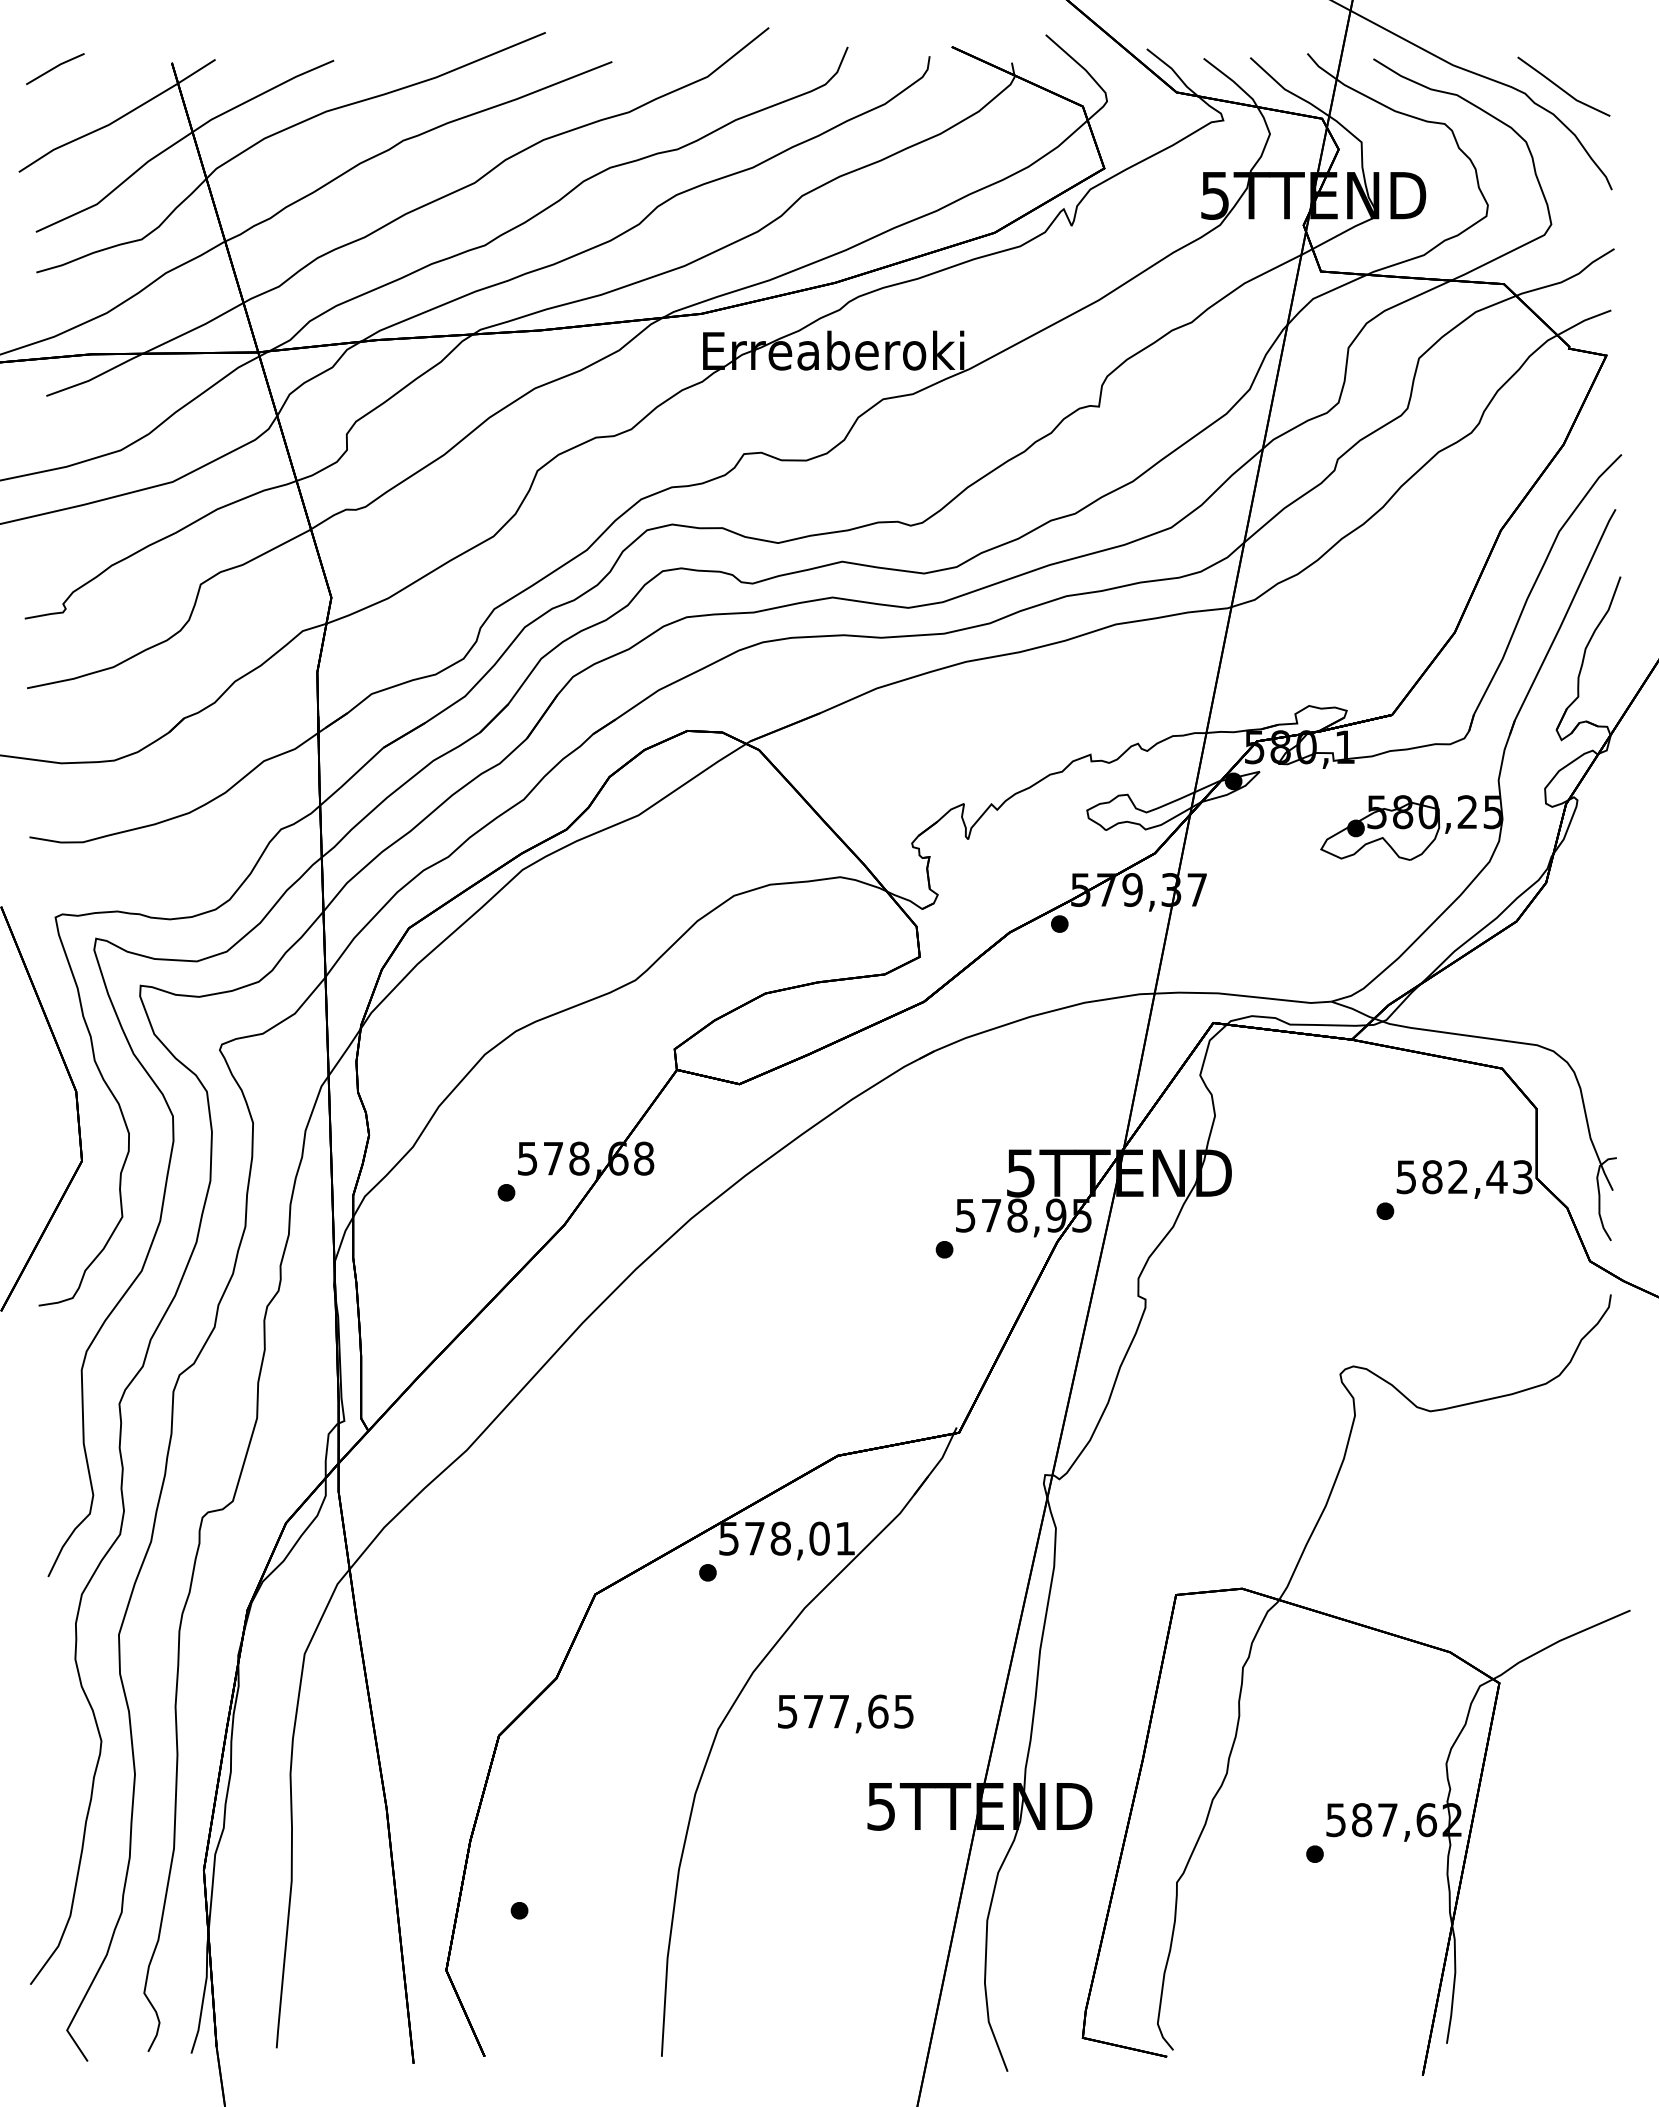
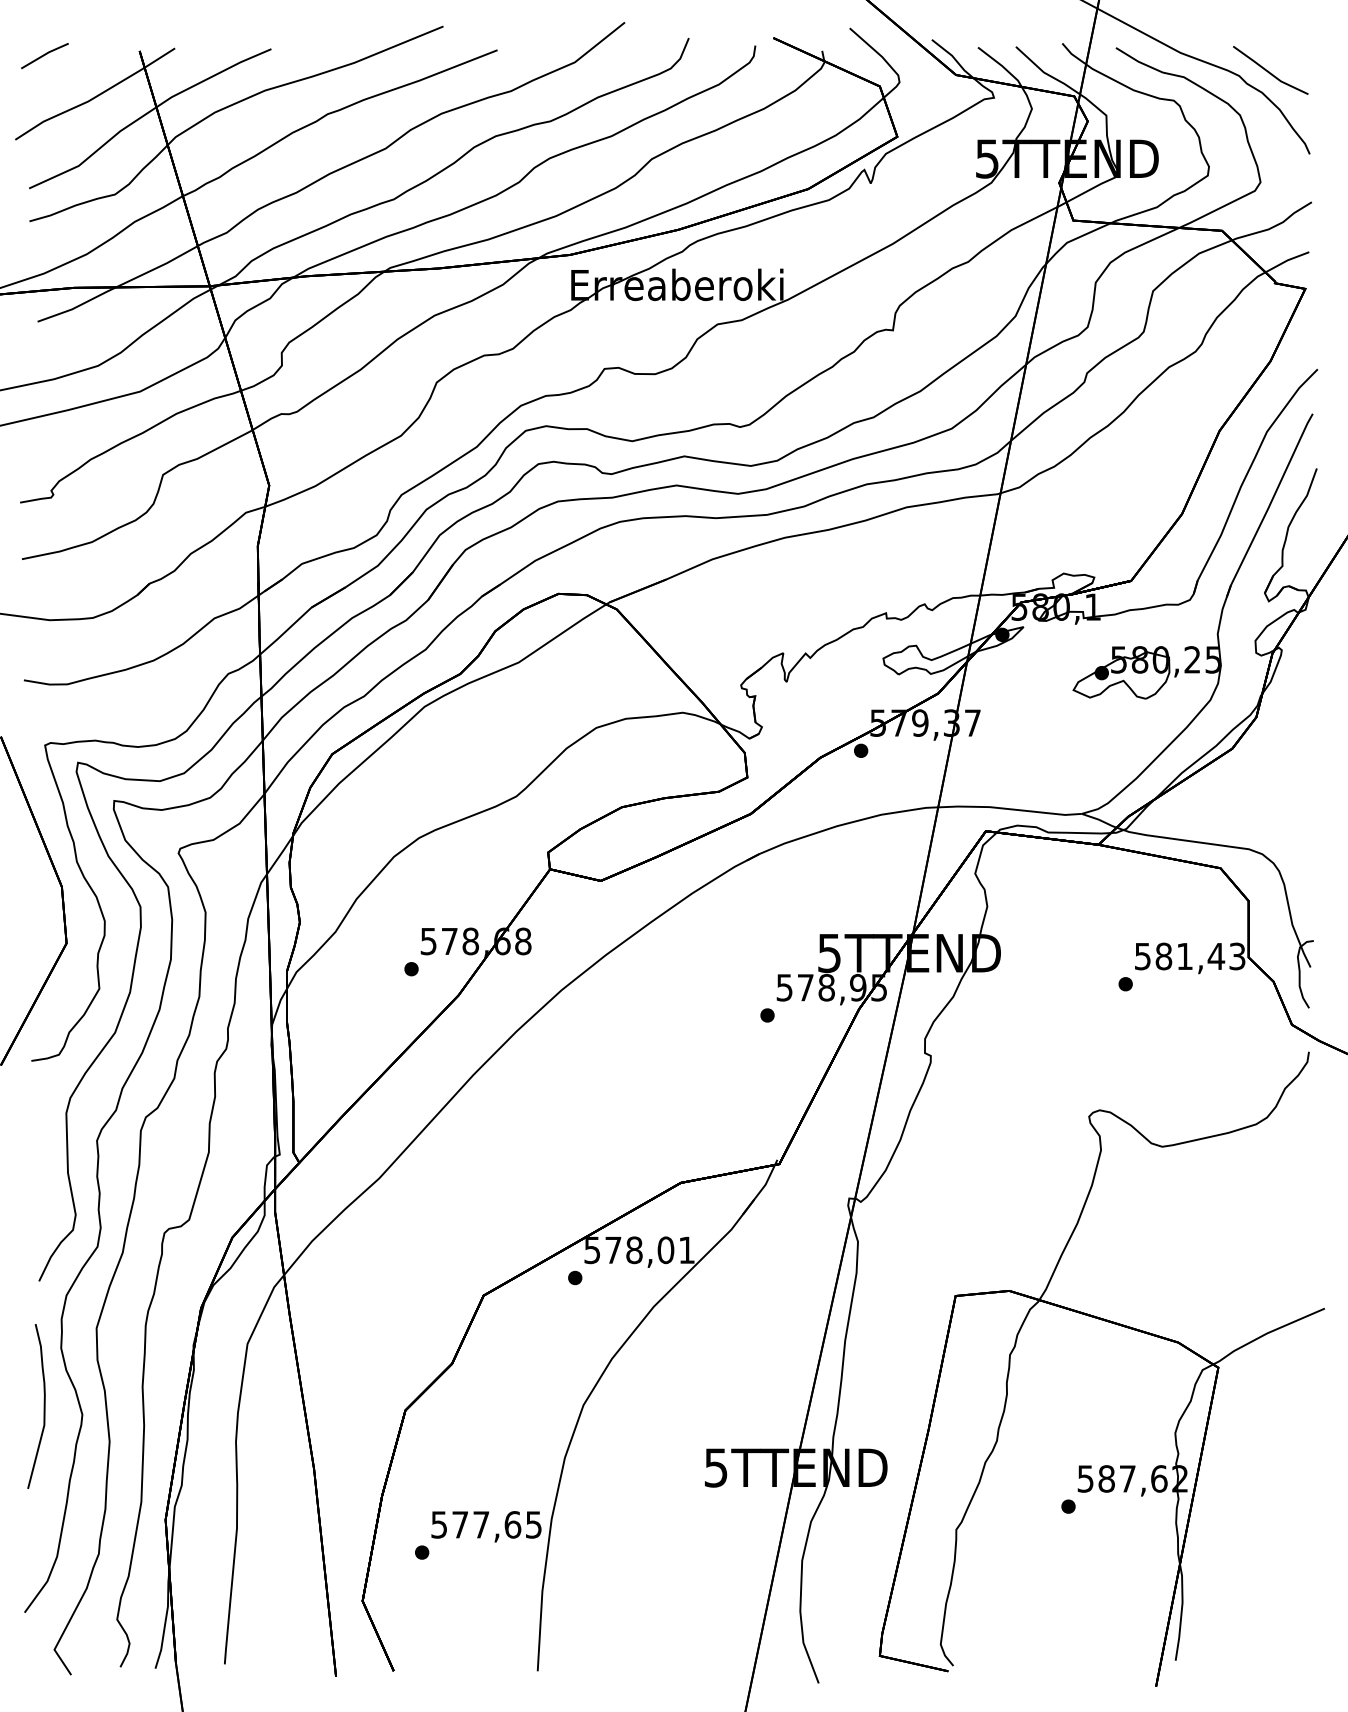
text: (1457, 1176) -> (1184, 955), 582,43 -> 581,43
text: (845, 1713) -> (486, 1526), moved
curve: (54, 1730) -> (44, 1406), added

